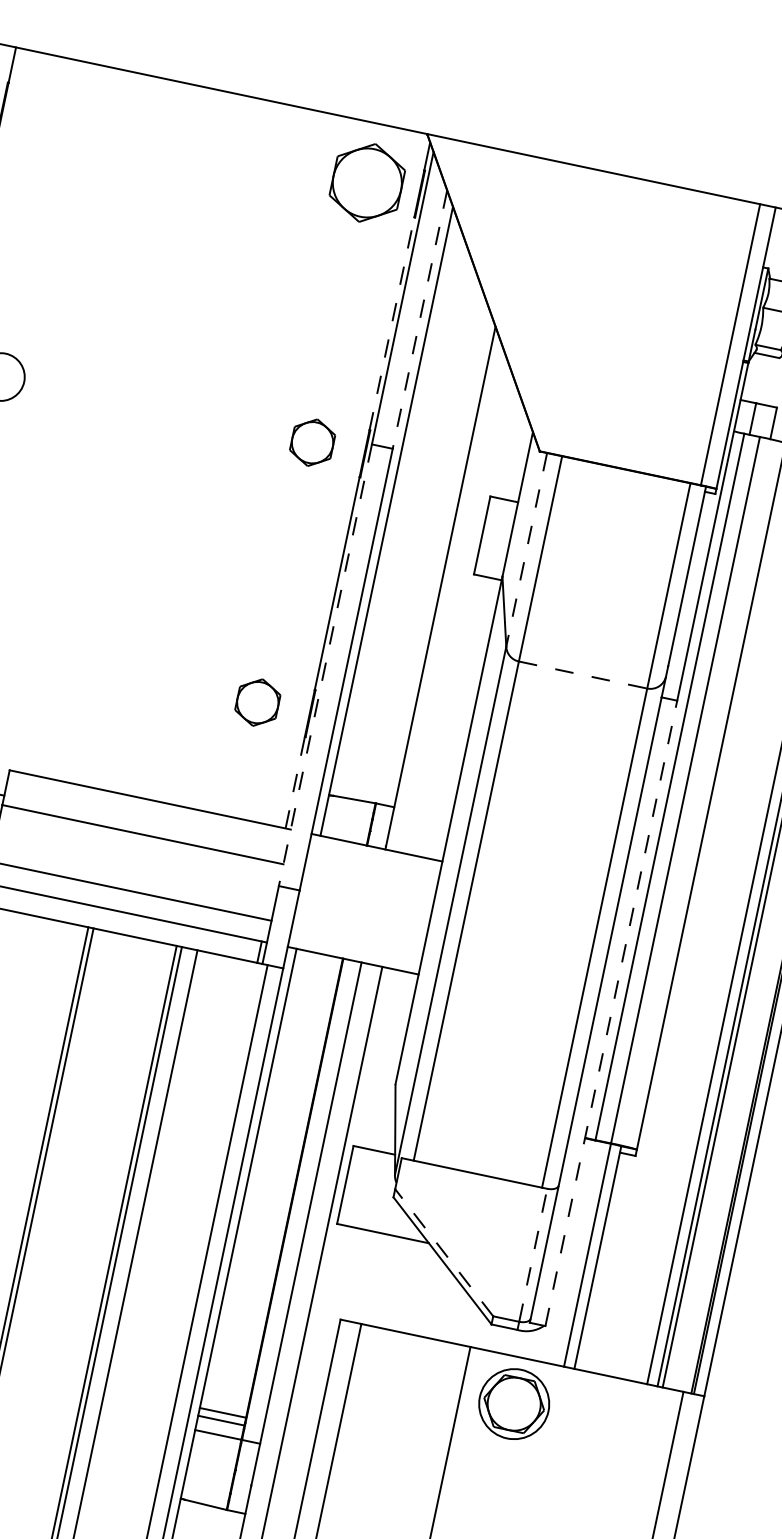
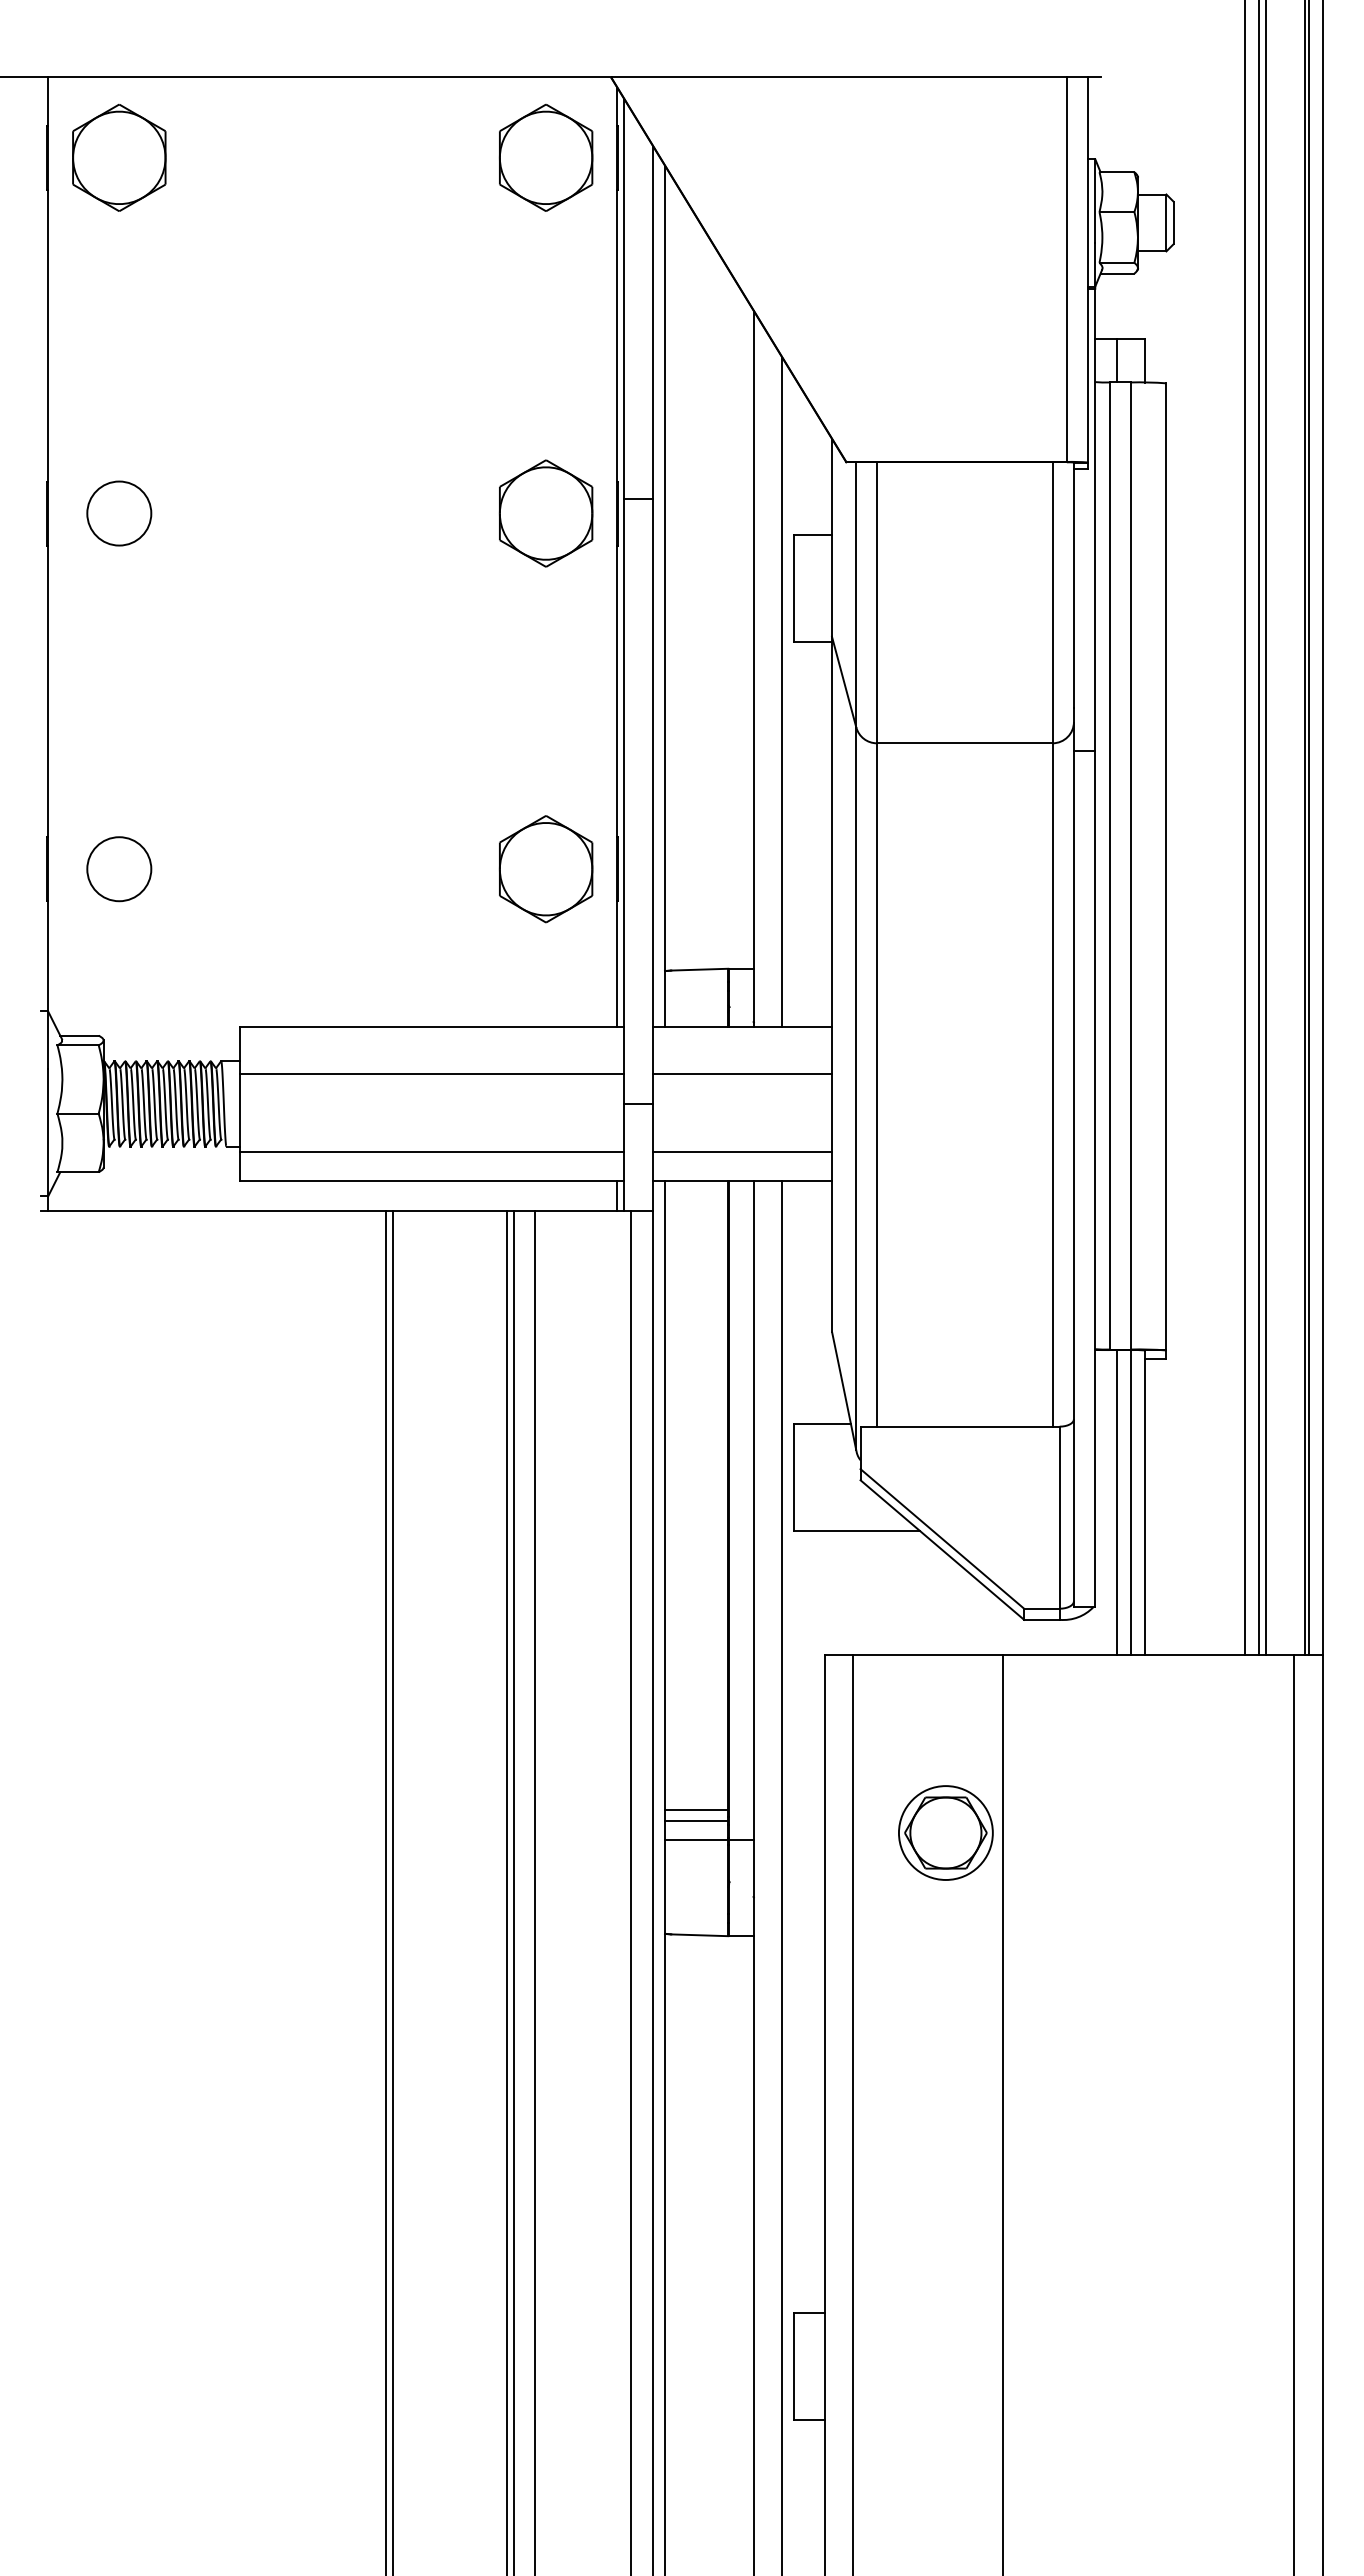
part: (55, 117) -> (119, 157), added
line: (419, 319) -> (652, 322), dashed -> solid
line: (392, 323) -> (617, 335), dashed -> solid
part: (312, 442) -> (545, 513), size x1.67
line: (526, 549) -> (856, 594), dashed -> solid
line: (457, 609) -> (782, 691), added
line: (325, 665) -> (624, 802), dashed -> solid
line: (582, 675) -> (964, 743), dashed -> solid
part: (257, 702) -> (545, 869), size x1.67
line: (295, 782) -> (617, 963), dashed -> solid
line: (368, 882) -> (741, 1074), added
line: (357, 938) -> (741, 1151), added
line: (611, 1013) -> (1095, 1178), dashed -> solid
line: (444, 1252) -> (942, 1538), dashed -> solid
line: (577, 1252) -> (1116, 1502), added
line: (533, 1255) -> (1059, 1517), dashed -> solid
part: (513, 1403) -> (945, 1832), moved

